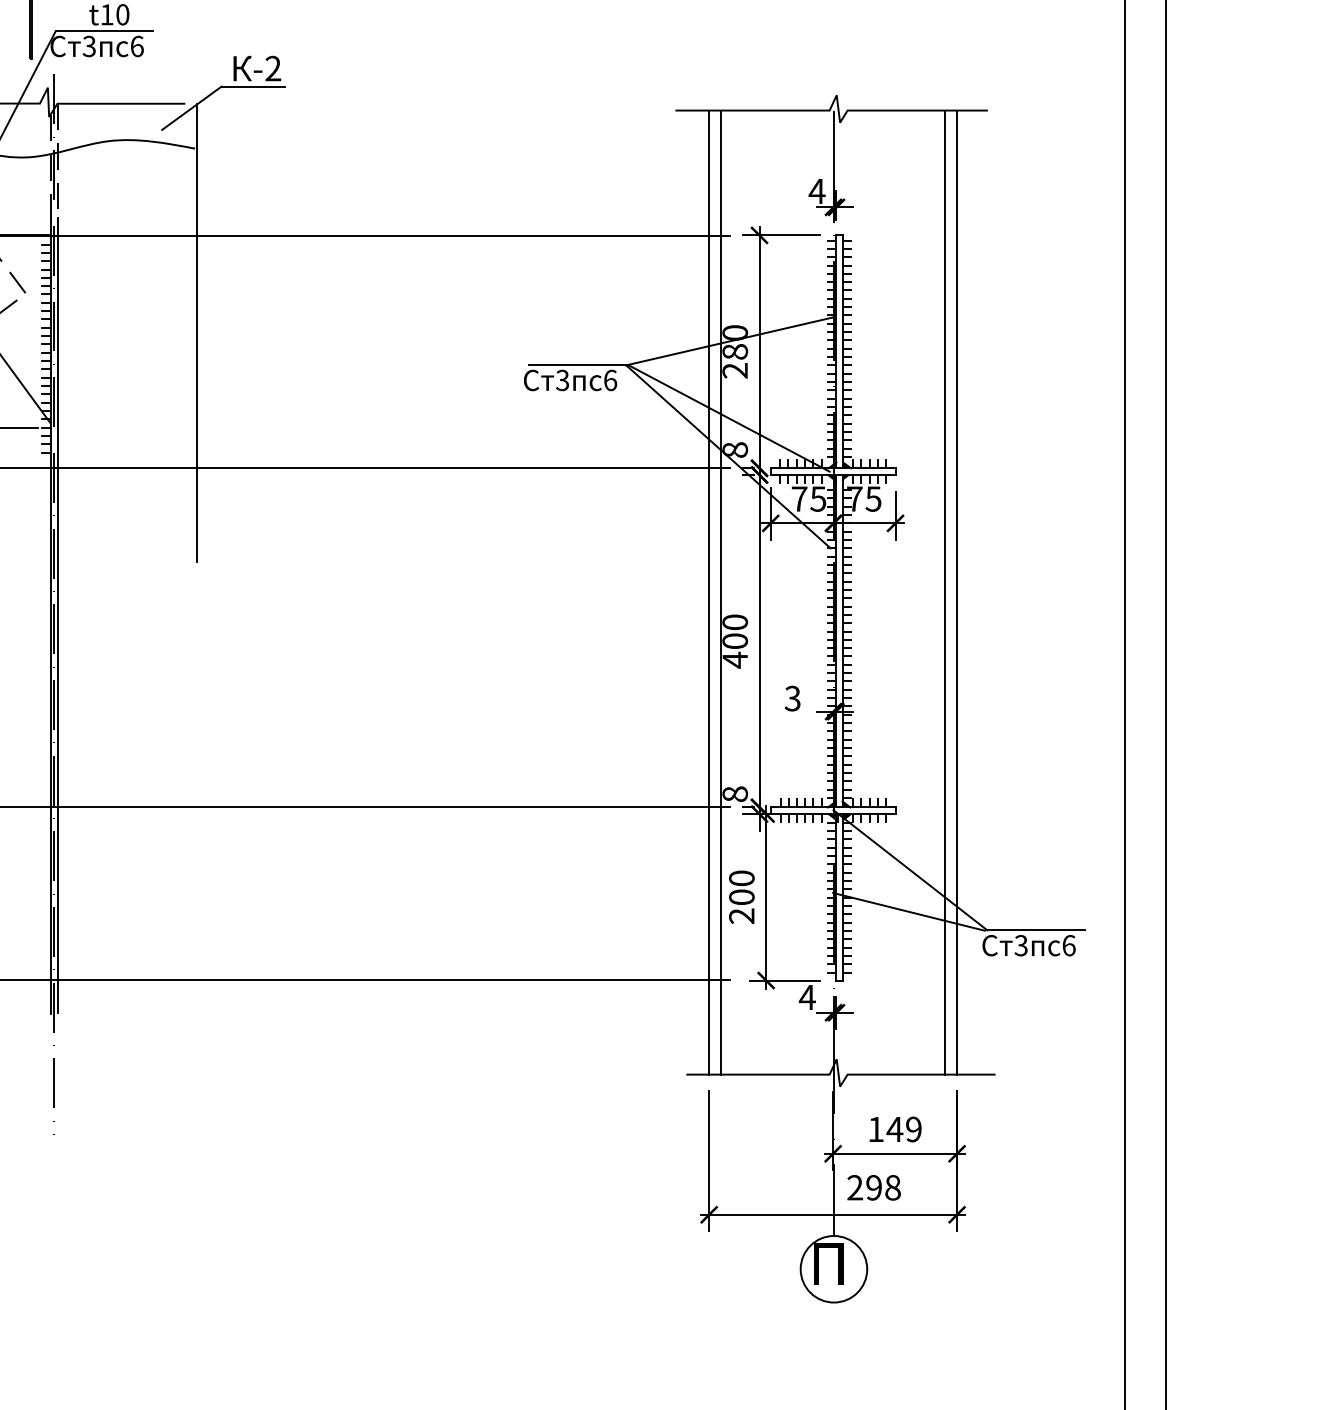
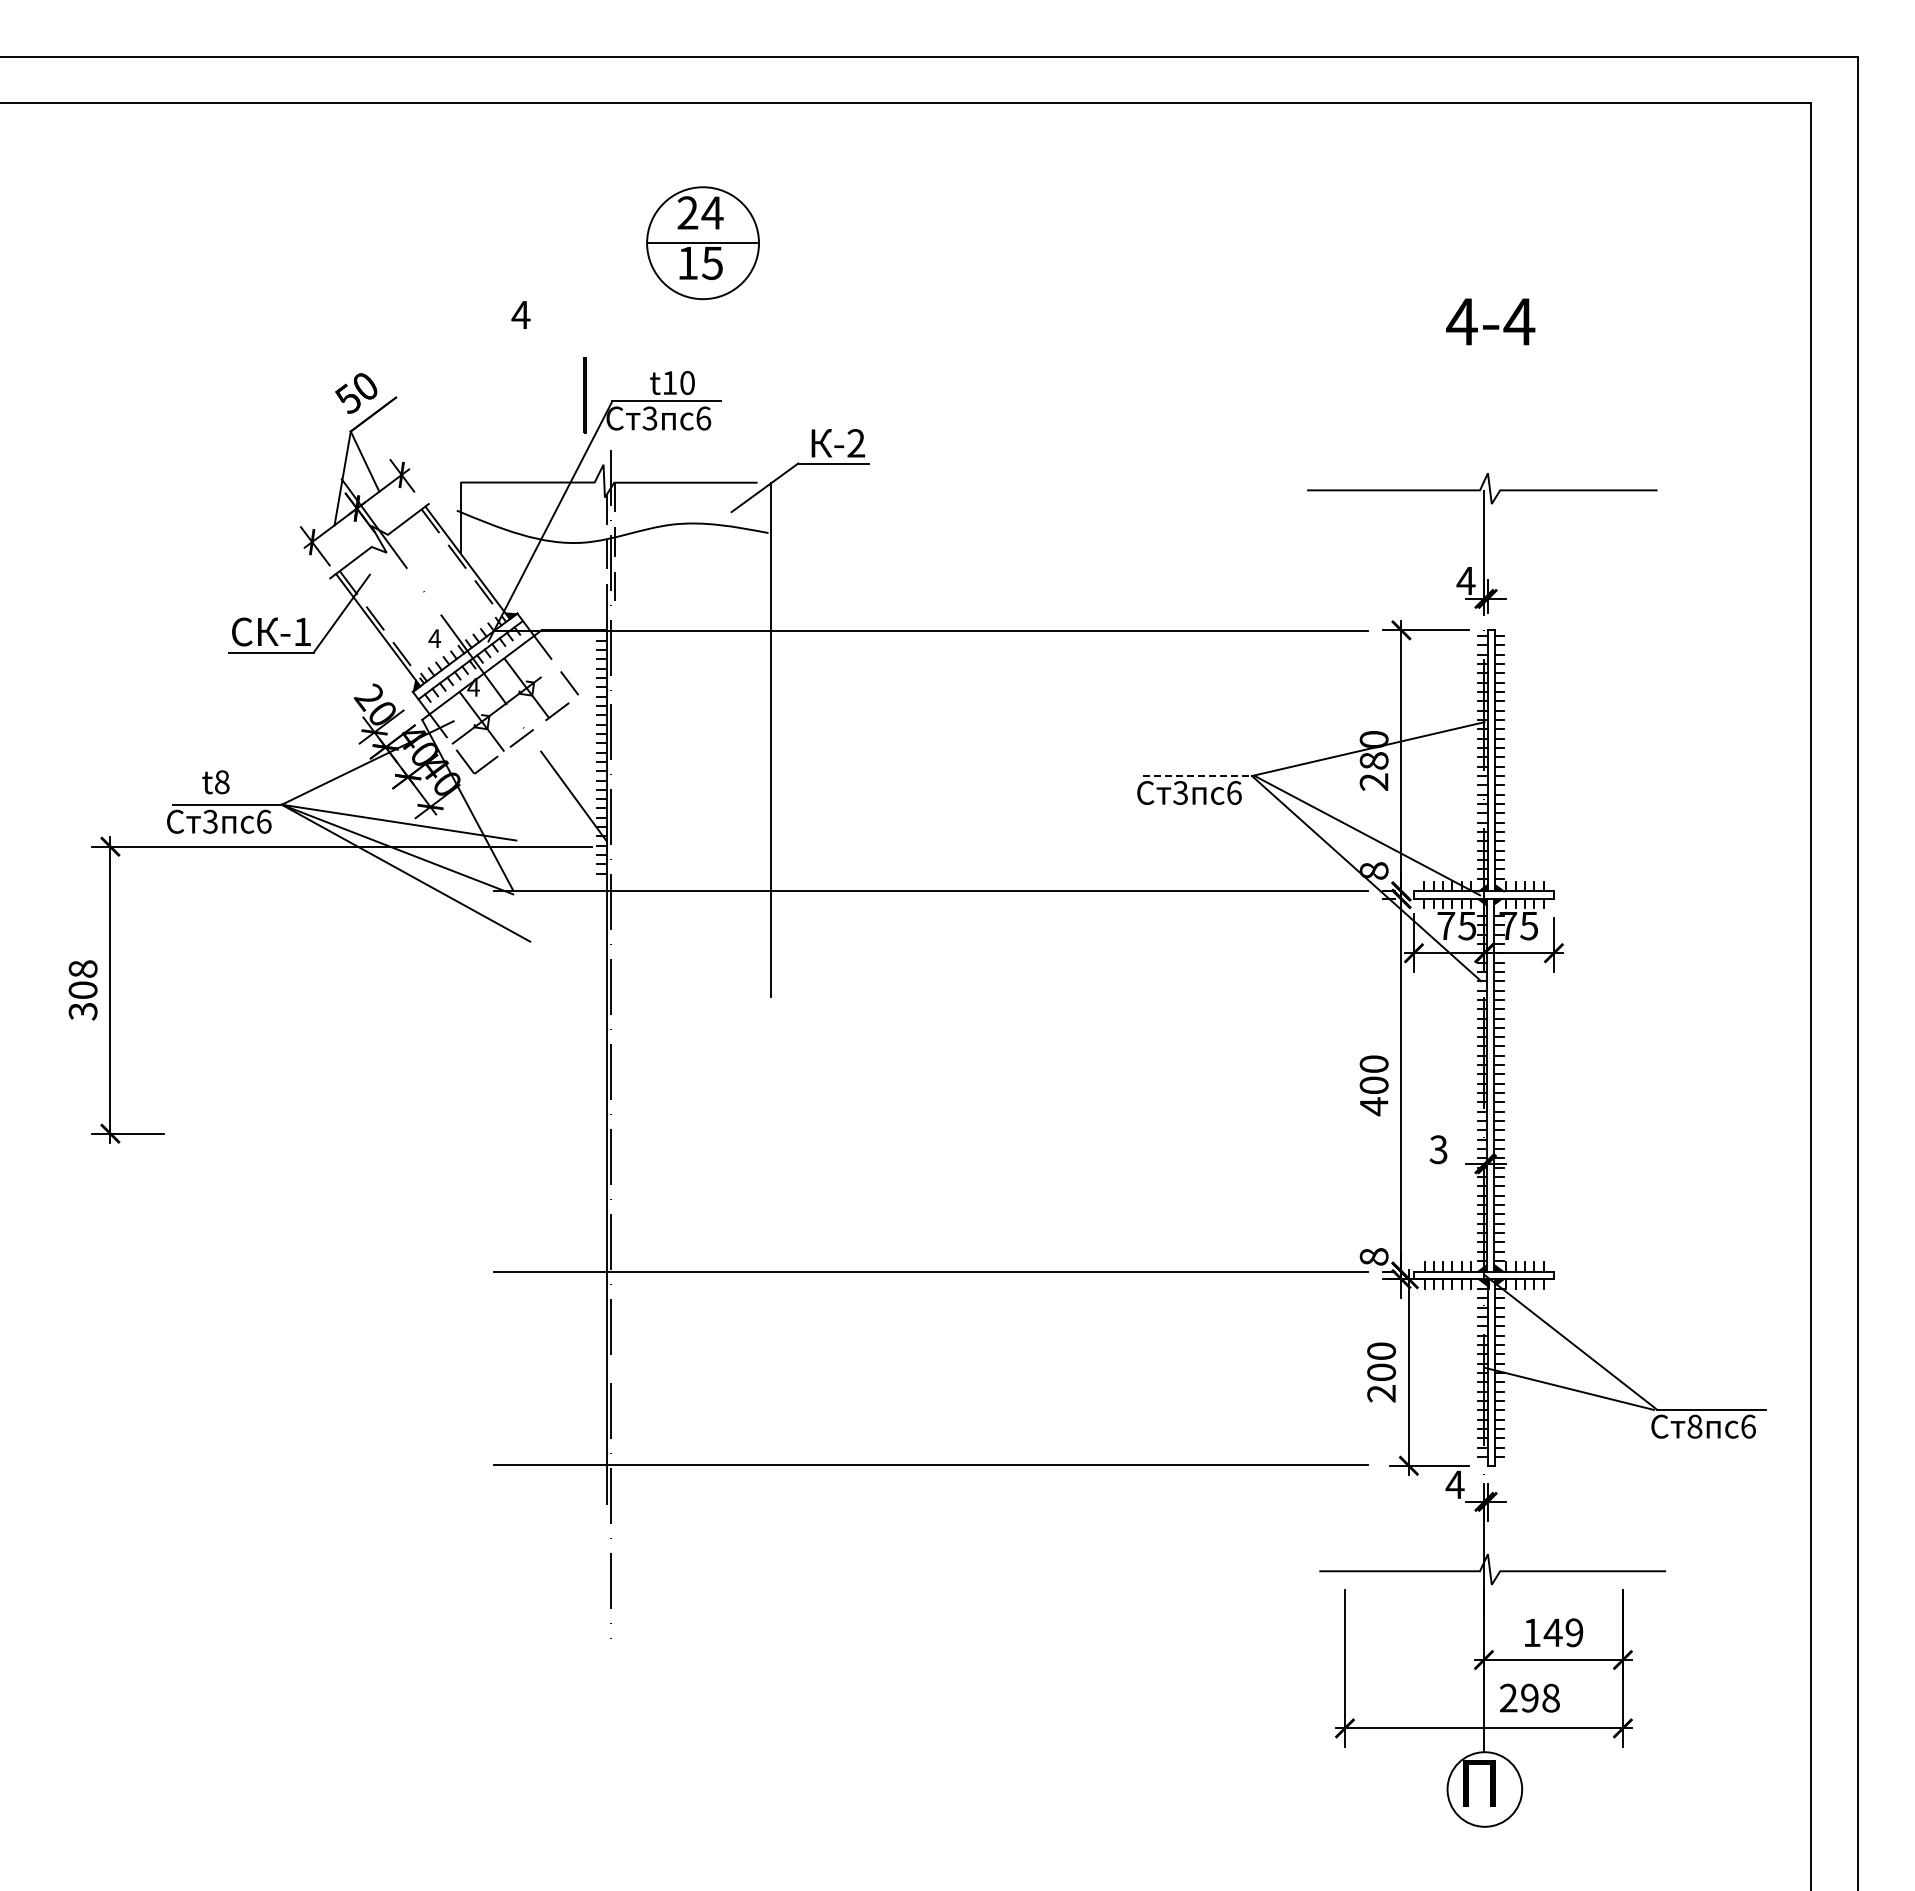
line: (577, 365) -> (1197, 776), solid -> dashed
line: (708, 592) -> (1344, 1030), removed
line: (721, 592) -> (1358, 1030), removed
line: (945, 592) -> (1609, 1030), removed
line: (956, 592) -> (1622, 1030), removed
line: (57, 615) -> (614, 1056), removed
text: (1020, 945) -> (1694, 1426), 3 -> 8

